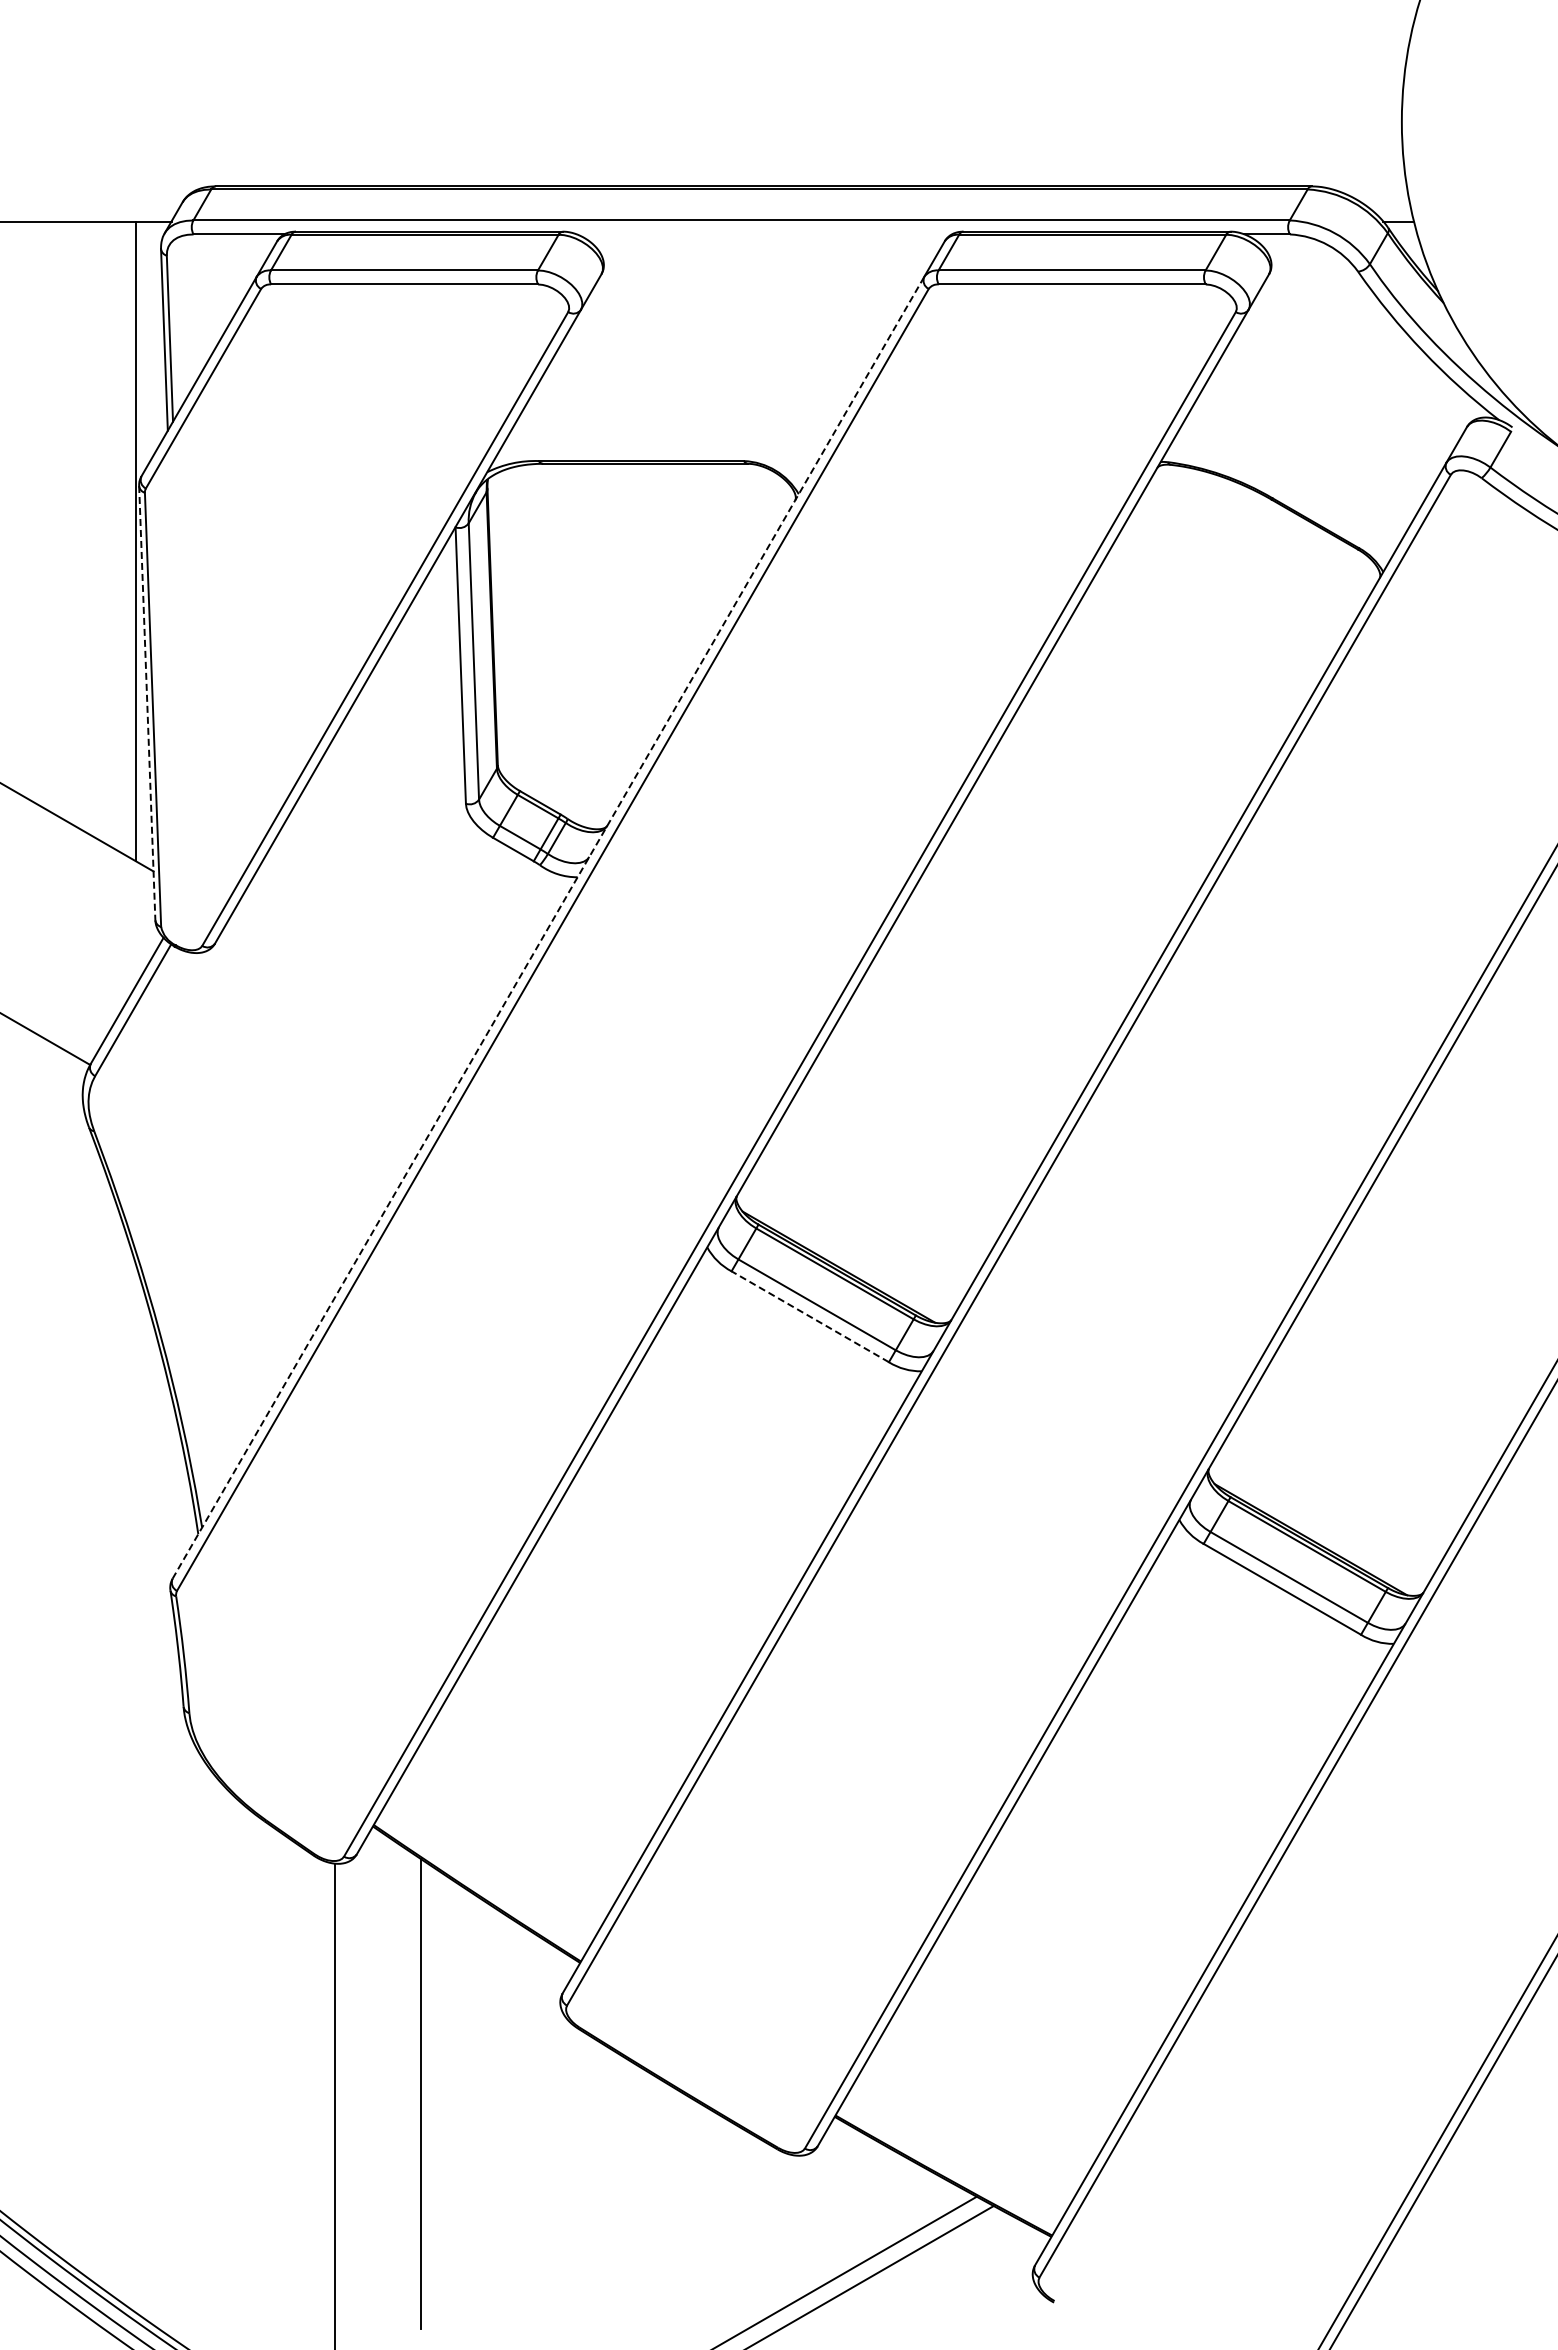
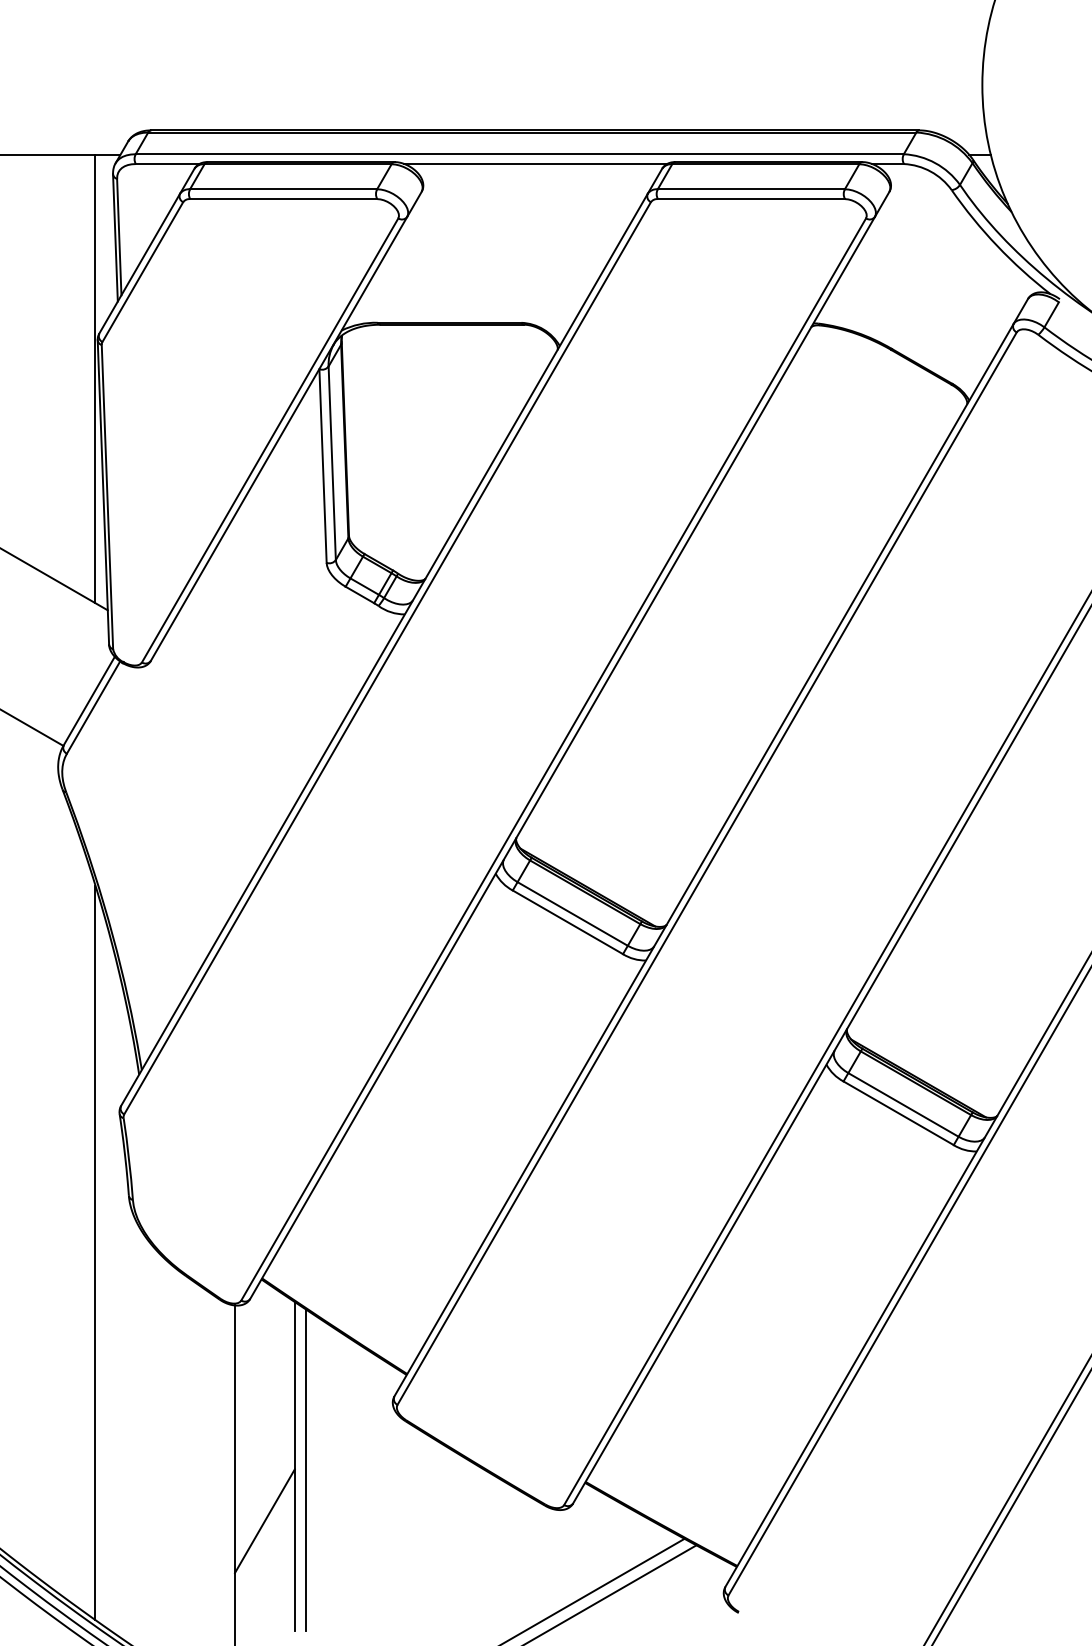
line: (763, 234) -> (535, 164), added
line: (147, 703) -> (103, 492), dashed -> solid
line: (548, 927) -> (384, 649), dashed -> solid
line: (810, 1316) -> (568, 922), dashed -> solid
line: (135, 1788) -> (95, 1252), added
line: (437, 2099) -> (306, 1470), added
line: (377, 2171) -> (264, 1521), added

